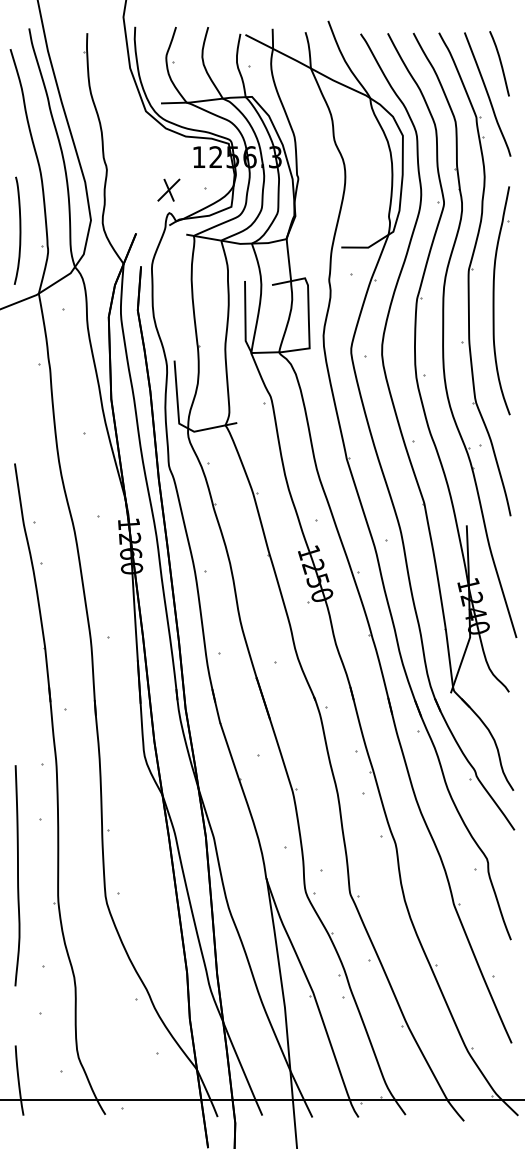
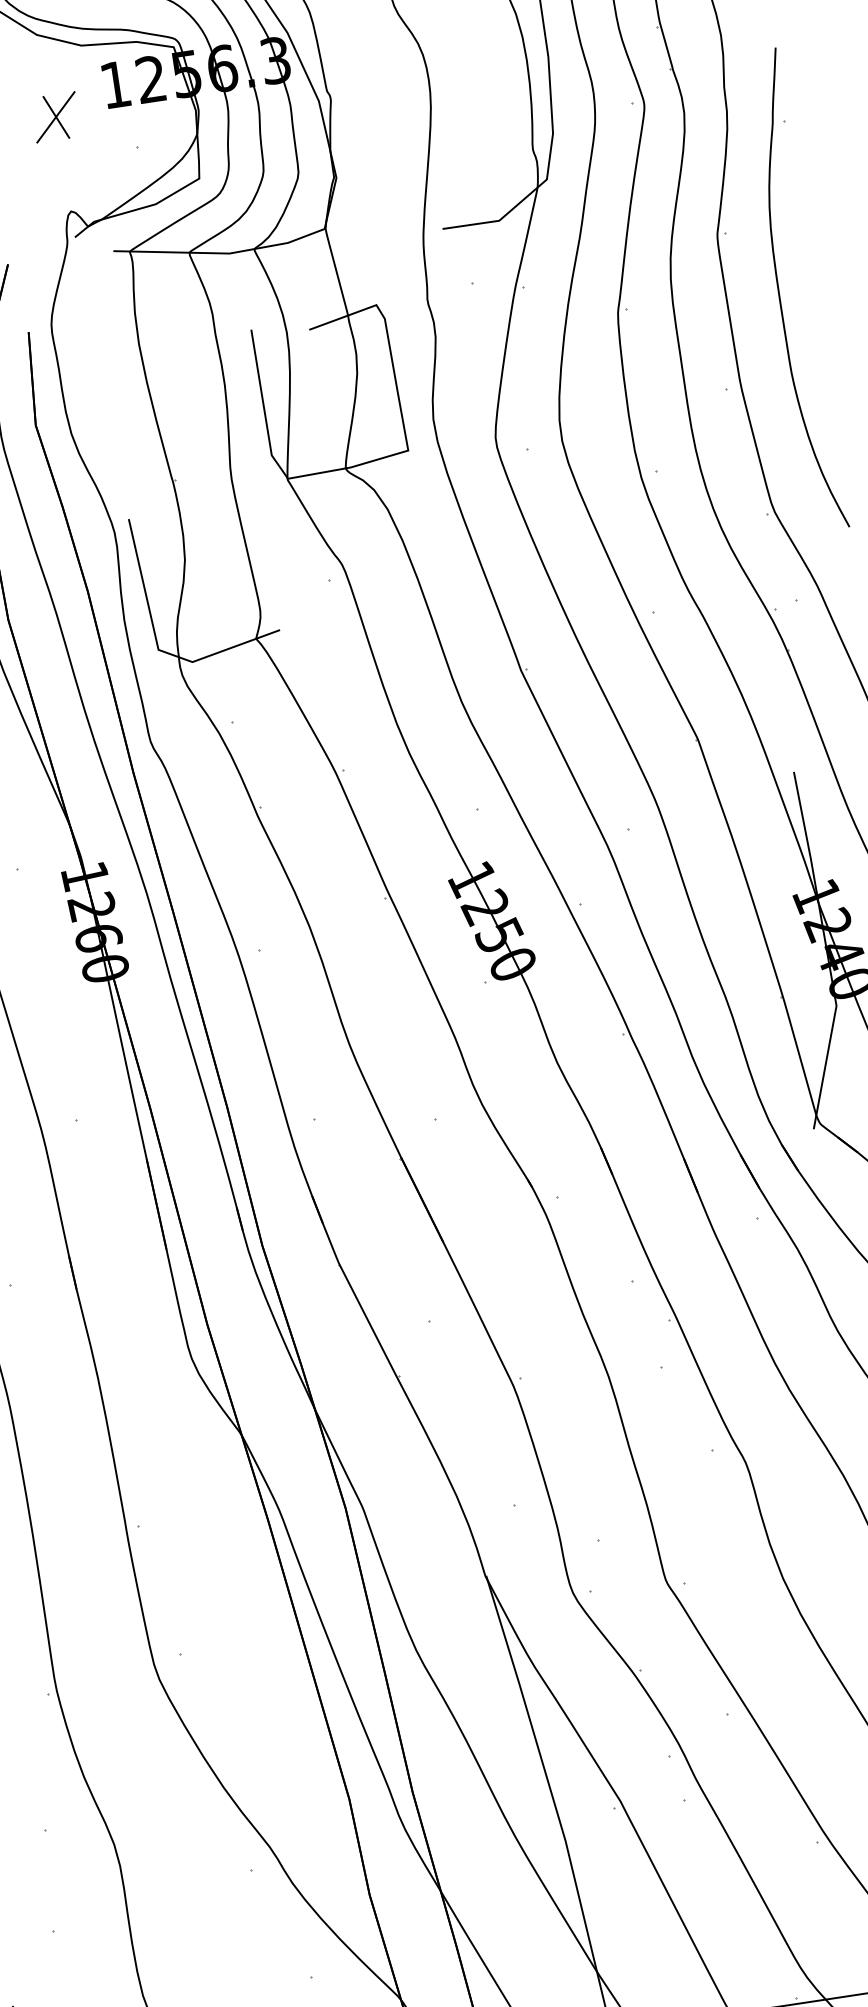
part: (168, 189) -> (54, 116), moved

